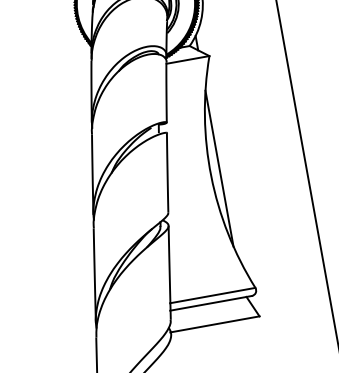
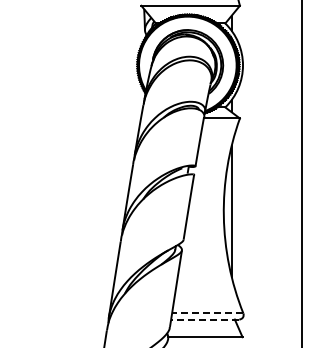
line: (212, 295) -> (207, 313), solid -> dashed
line: (210, 303) -> (204, 319), solid -> dashed

